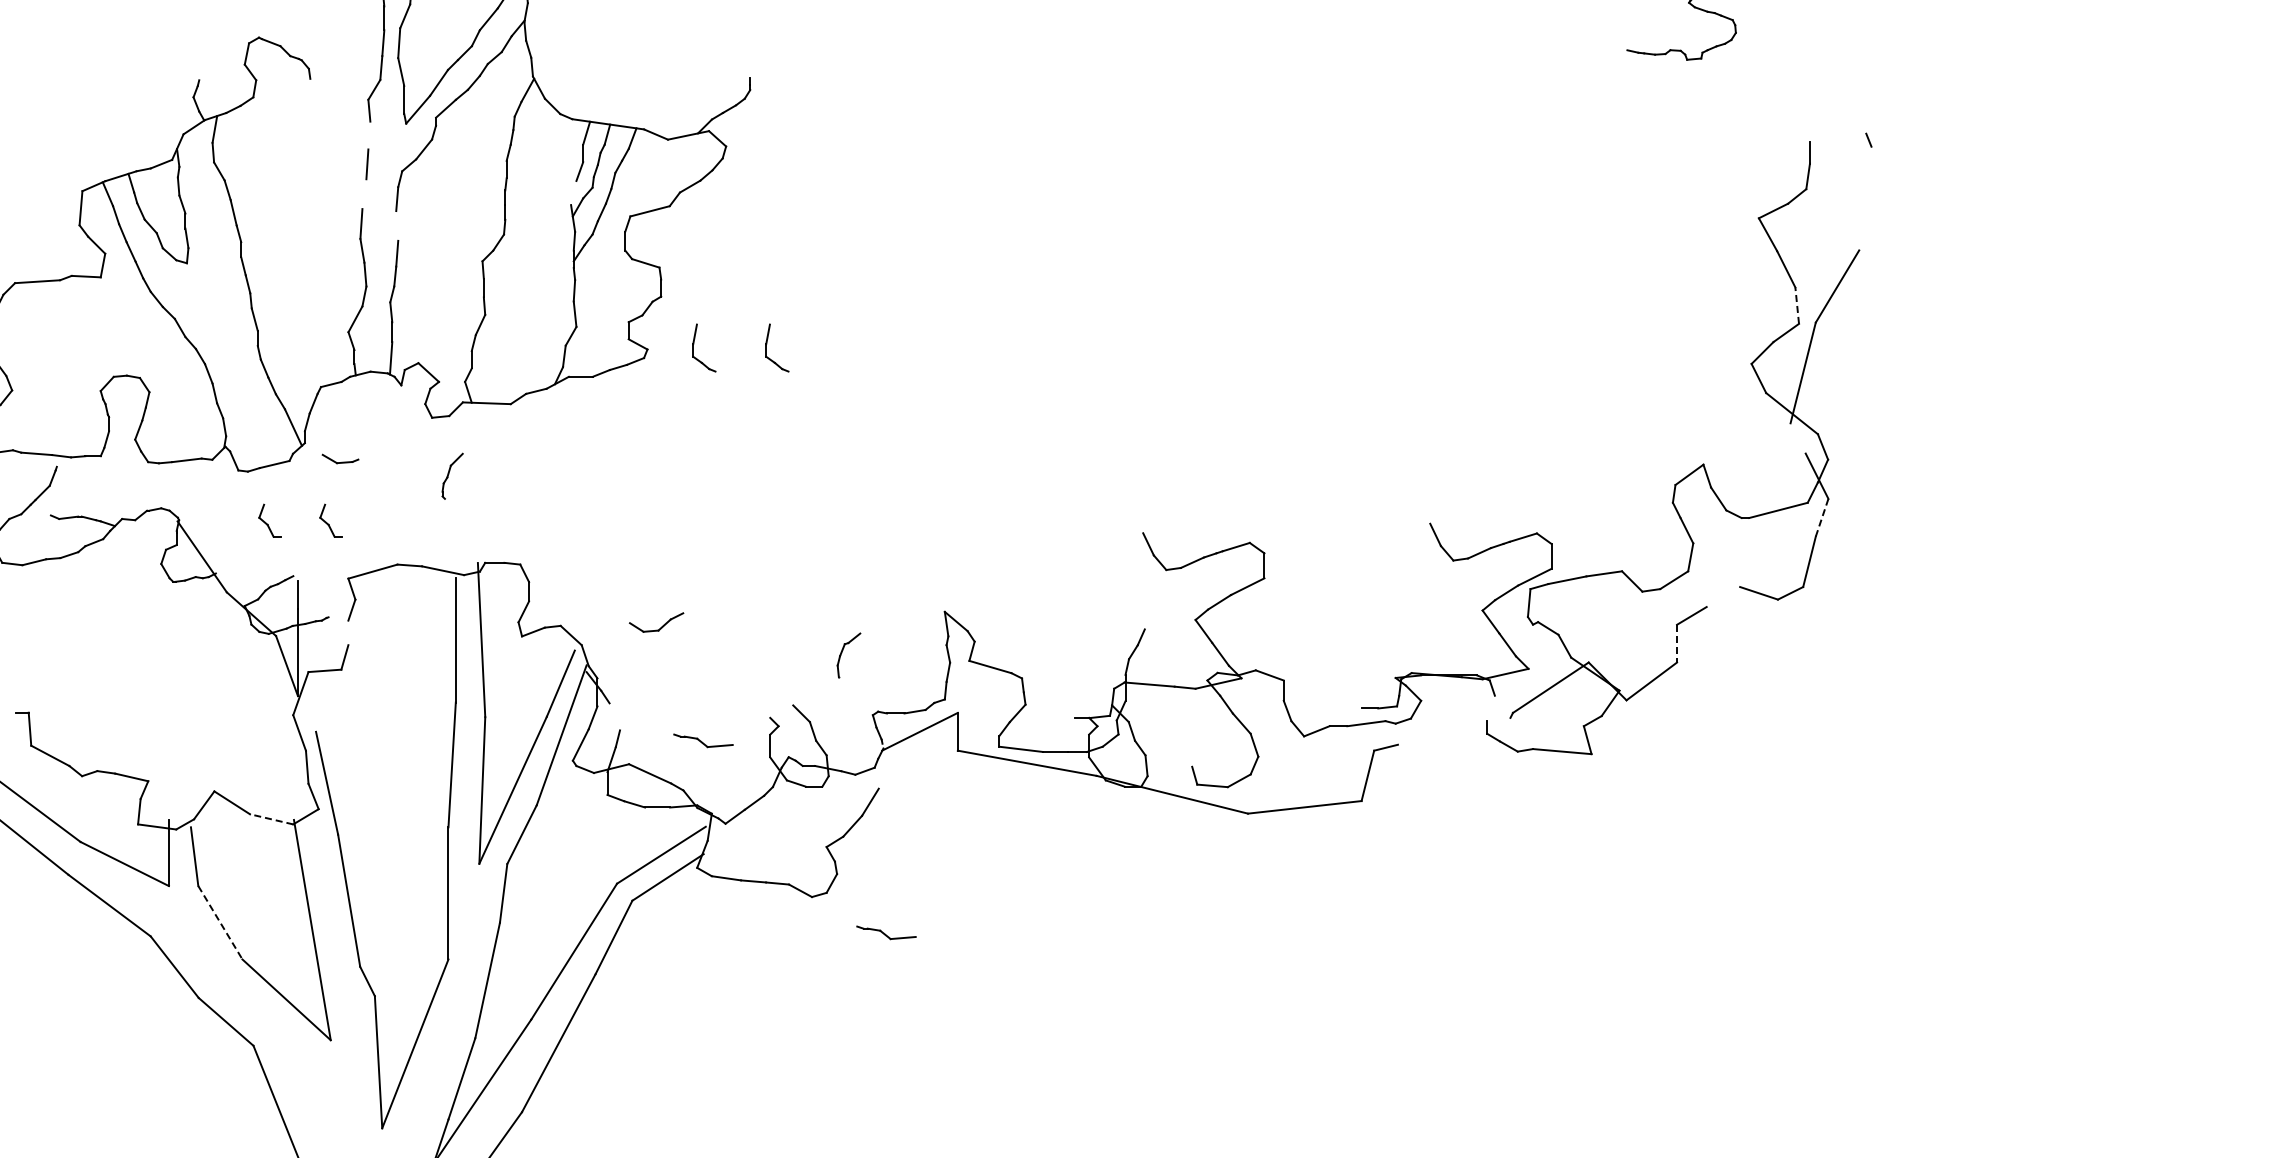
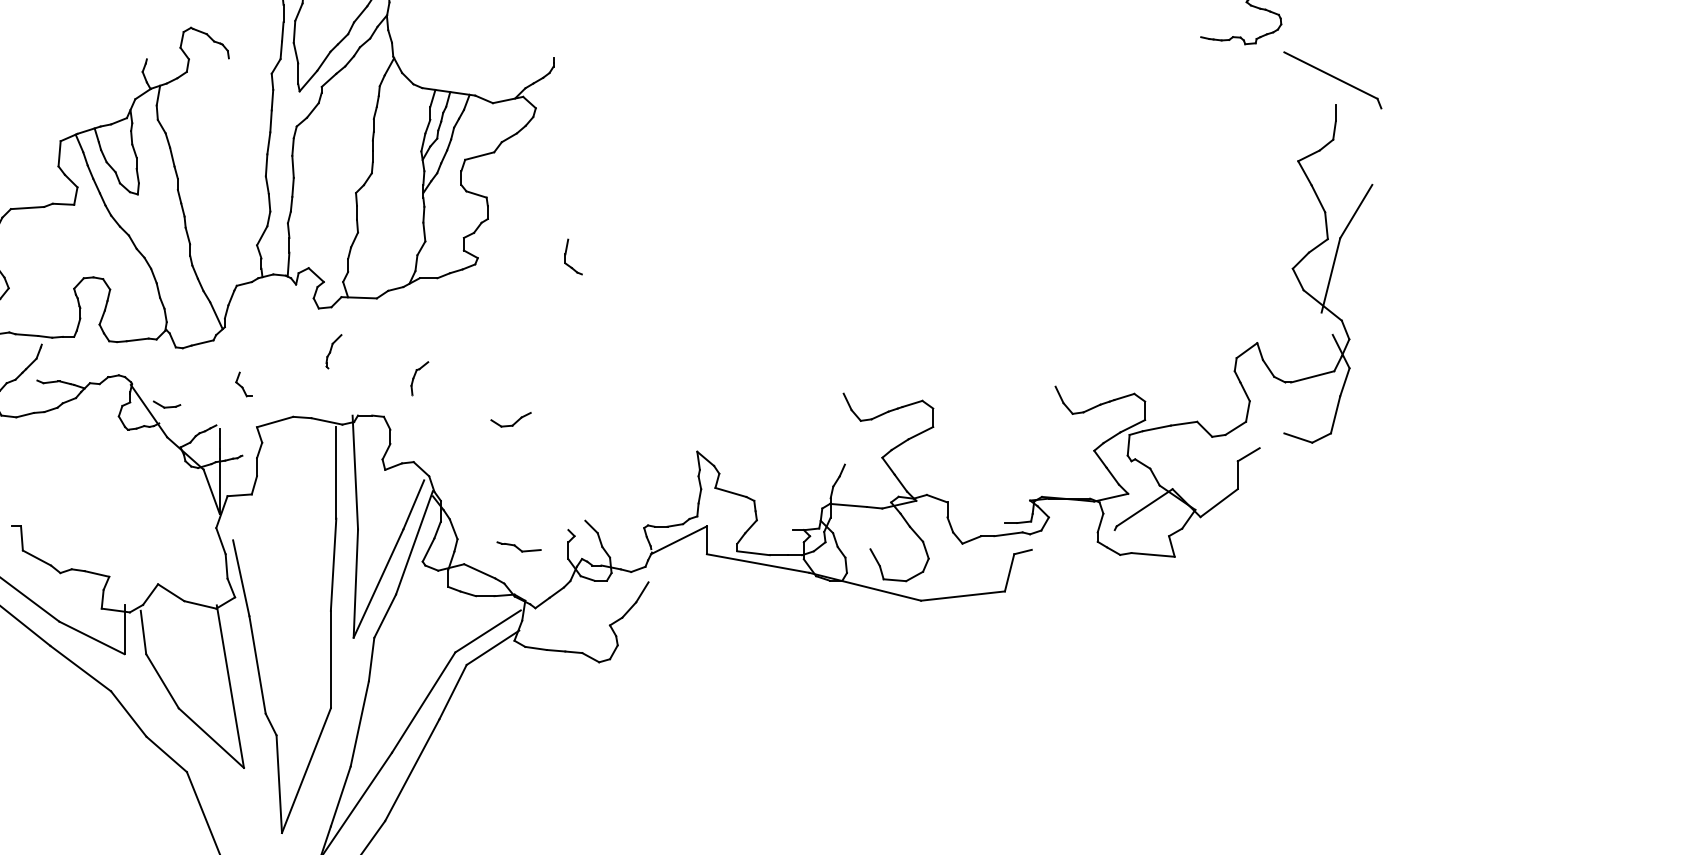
line: (1803, 101) -> (1331, 75), added
line: (369, 135) -> (272, 100), added
line: (573, 192) -> (423, 142), added
line: (364, 194) -> (268, 143), added
line: (397, 225) -> (293, 166), added
line: (1797, 305) -> (1326, 225), dashed -> solid
part: (694, 344) -> (512, 254), removed
part: (340, 458) -> (167, 404), moved
line: (1822, 517) -> (1345, 382), dashed -> solid
part: (269, 520) -> (198, 384), removed
part: (661, 626) -> (514, 422), moved
line: (348, 632) -> (257, 466), added
line: (1677, 643) -> (1238, 475), dashed -> solid
part: (842, 653) -> (415, 376), moved
line: (1490, 708) -> (1100, 523), added
line: (614, 716) -> (453, 529), added
line: (1185, 754) -> (874, 557), added
line: (271, 819) -> (200, 605), dashed -> solid
line: (220, 922) -> (162, 681), dashed -> solid
part: (886, 932) -> (654, 688), removed

